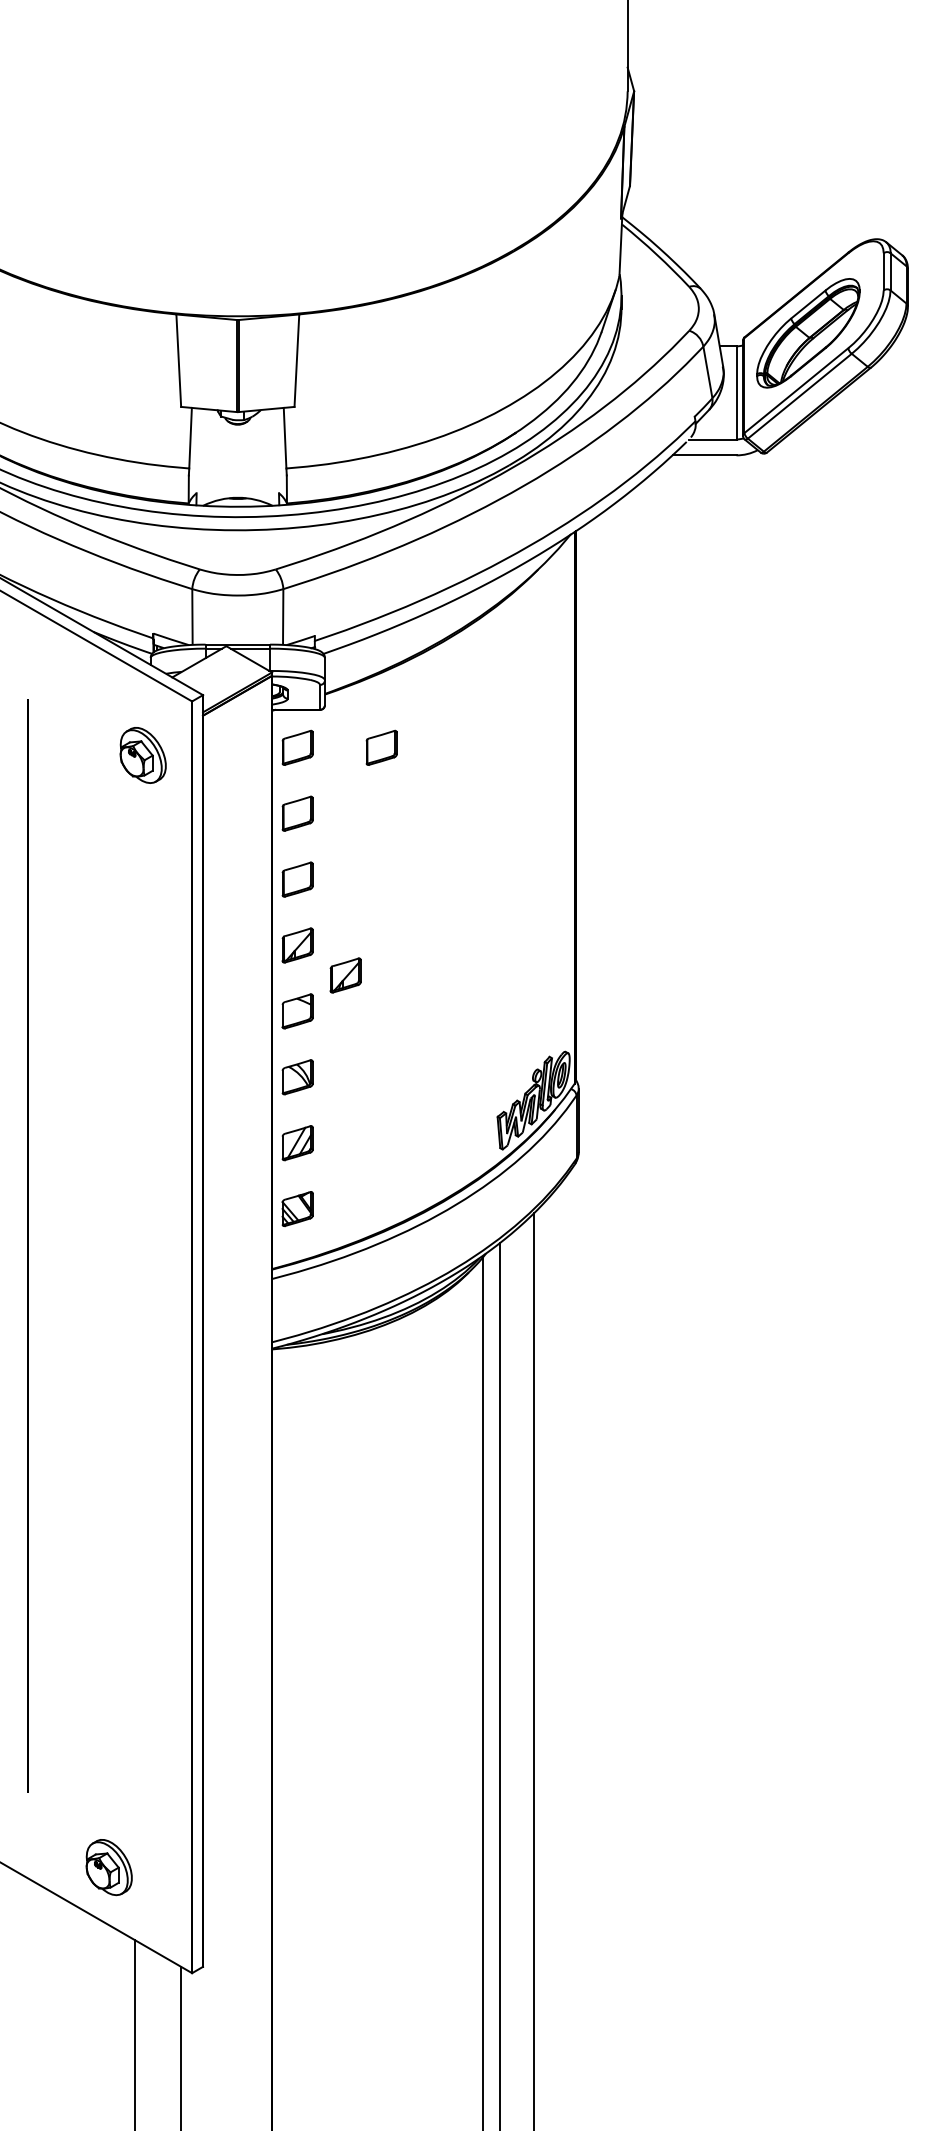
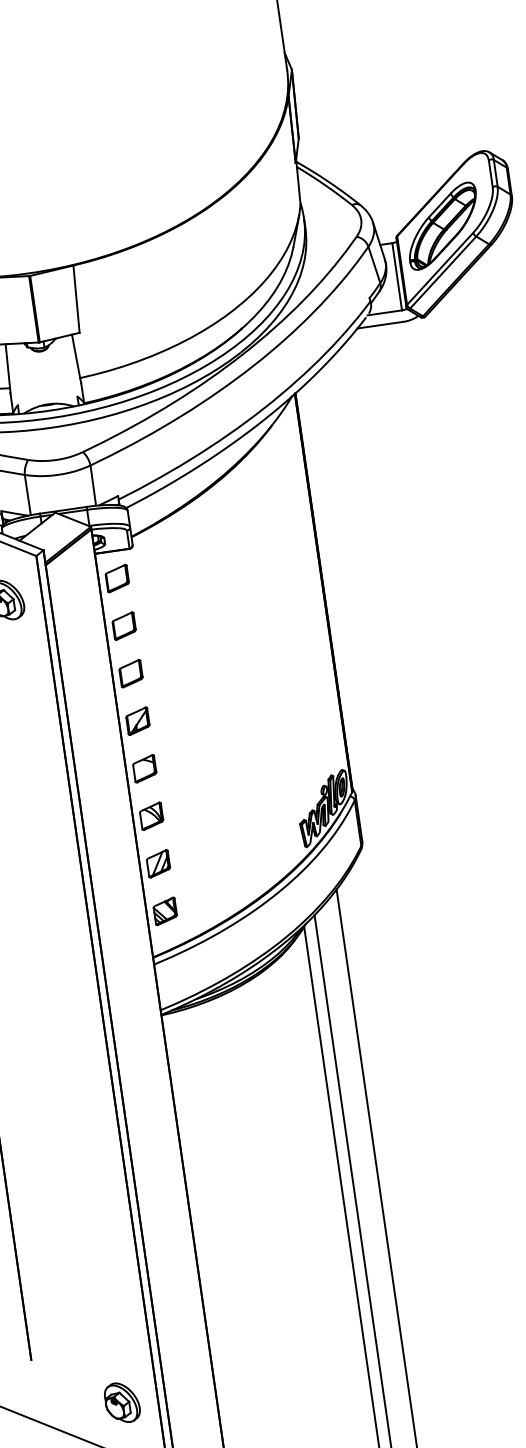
part: (381, 747) -> (177, 569), removed
part: (345, 975) -> (175, 737), removed
part: (108, 1867) -> (121, 1402), moved

